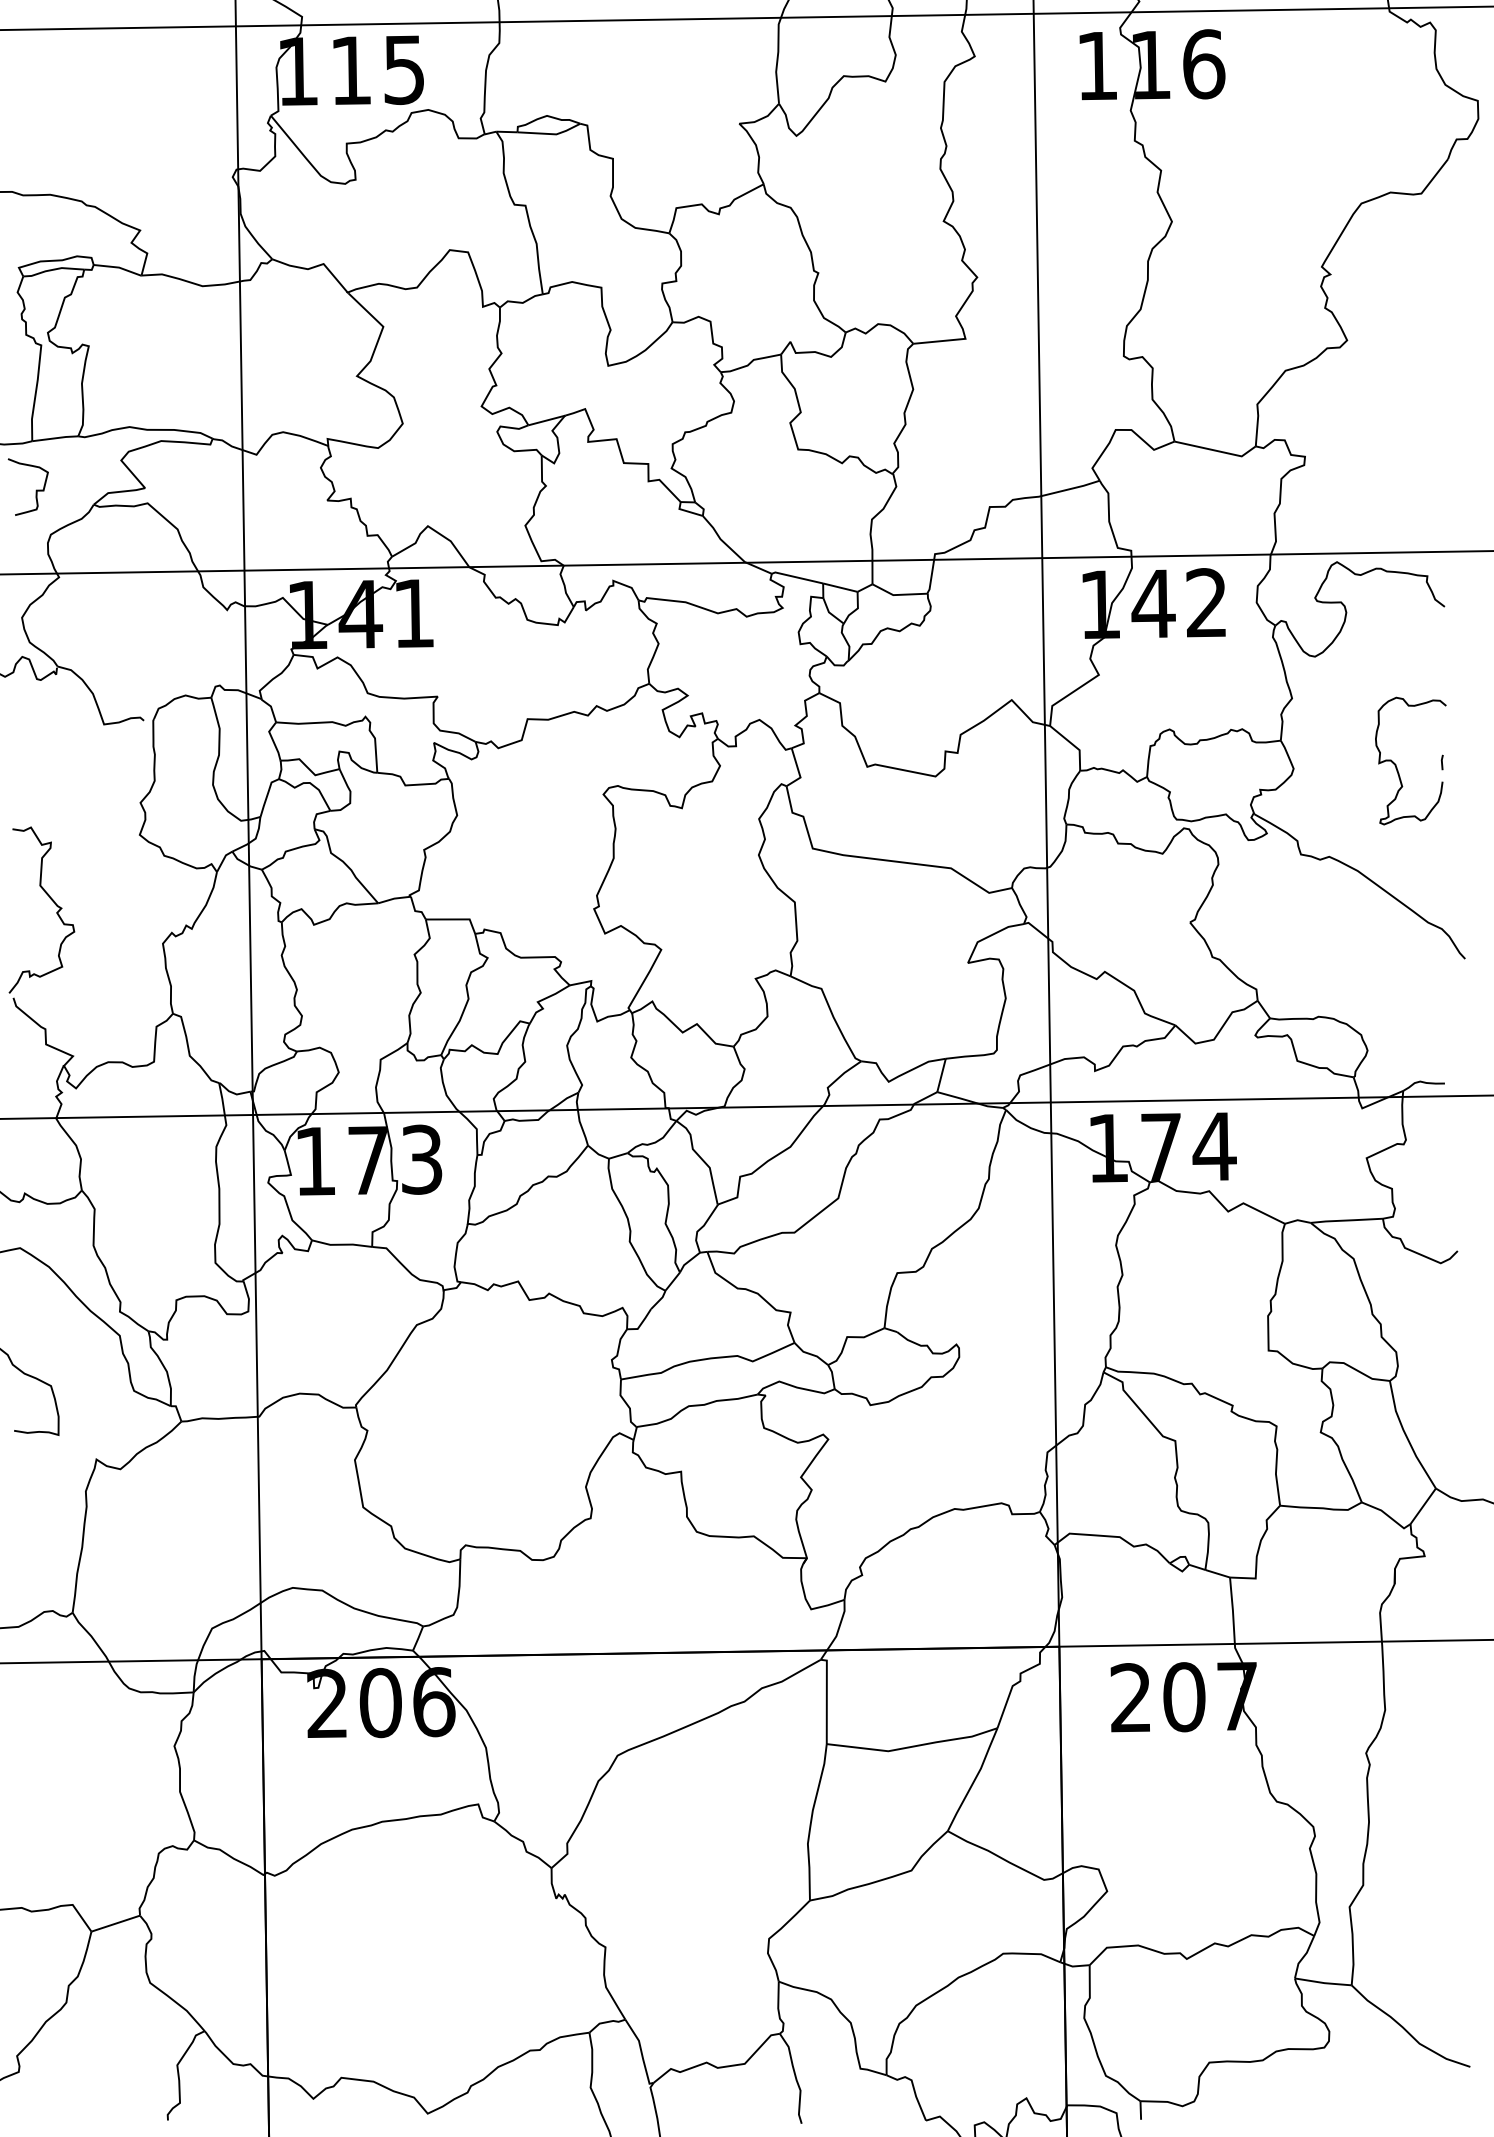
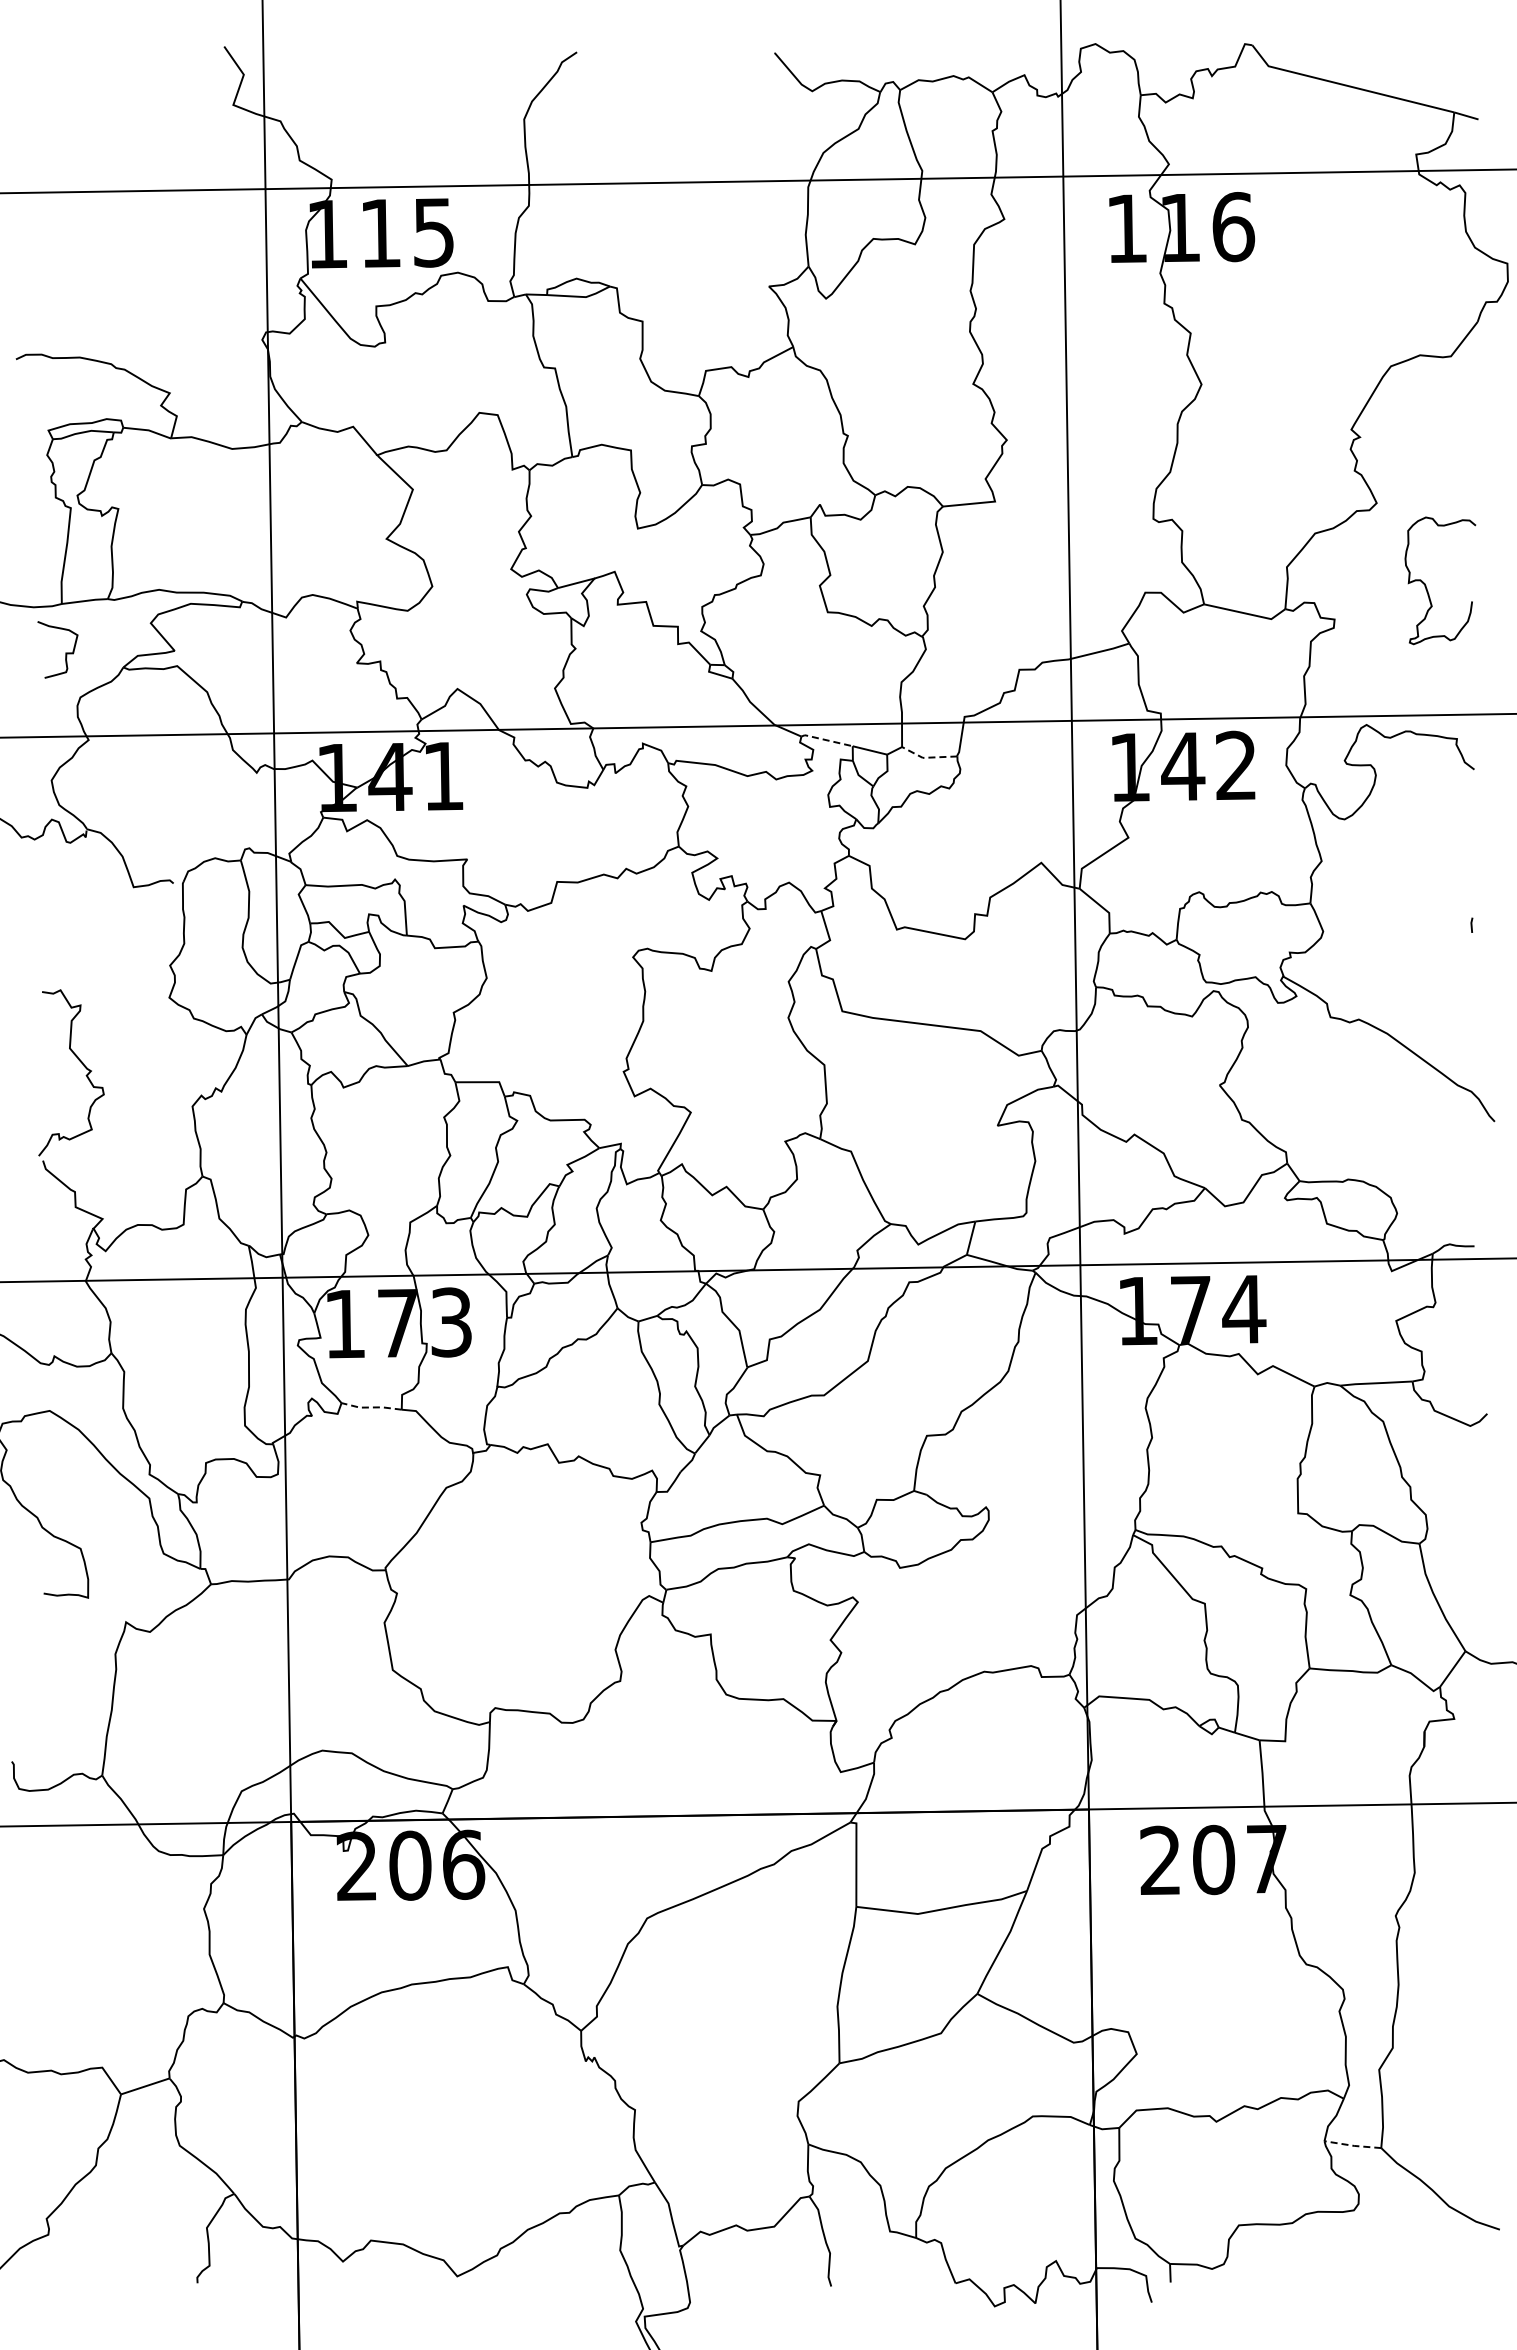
line: (796, 577) -> (826, 740), solid -> dashed
line: (897, 594) -> (927, 757), solid -> dashed
curve: (1396, 765) -> (1426, 585), moved
line: (341, 1244) -> (371, 1407), solid -> dashed
line: (1323, 1982) -> (1353, 2145), solid -> dashed

